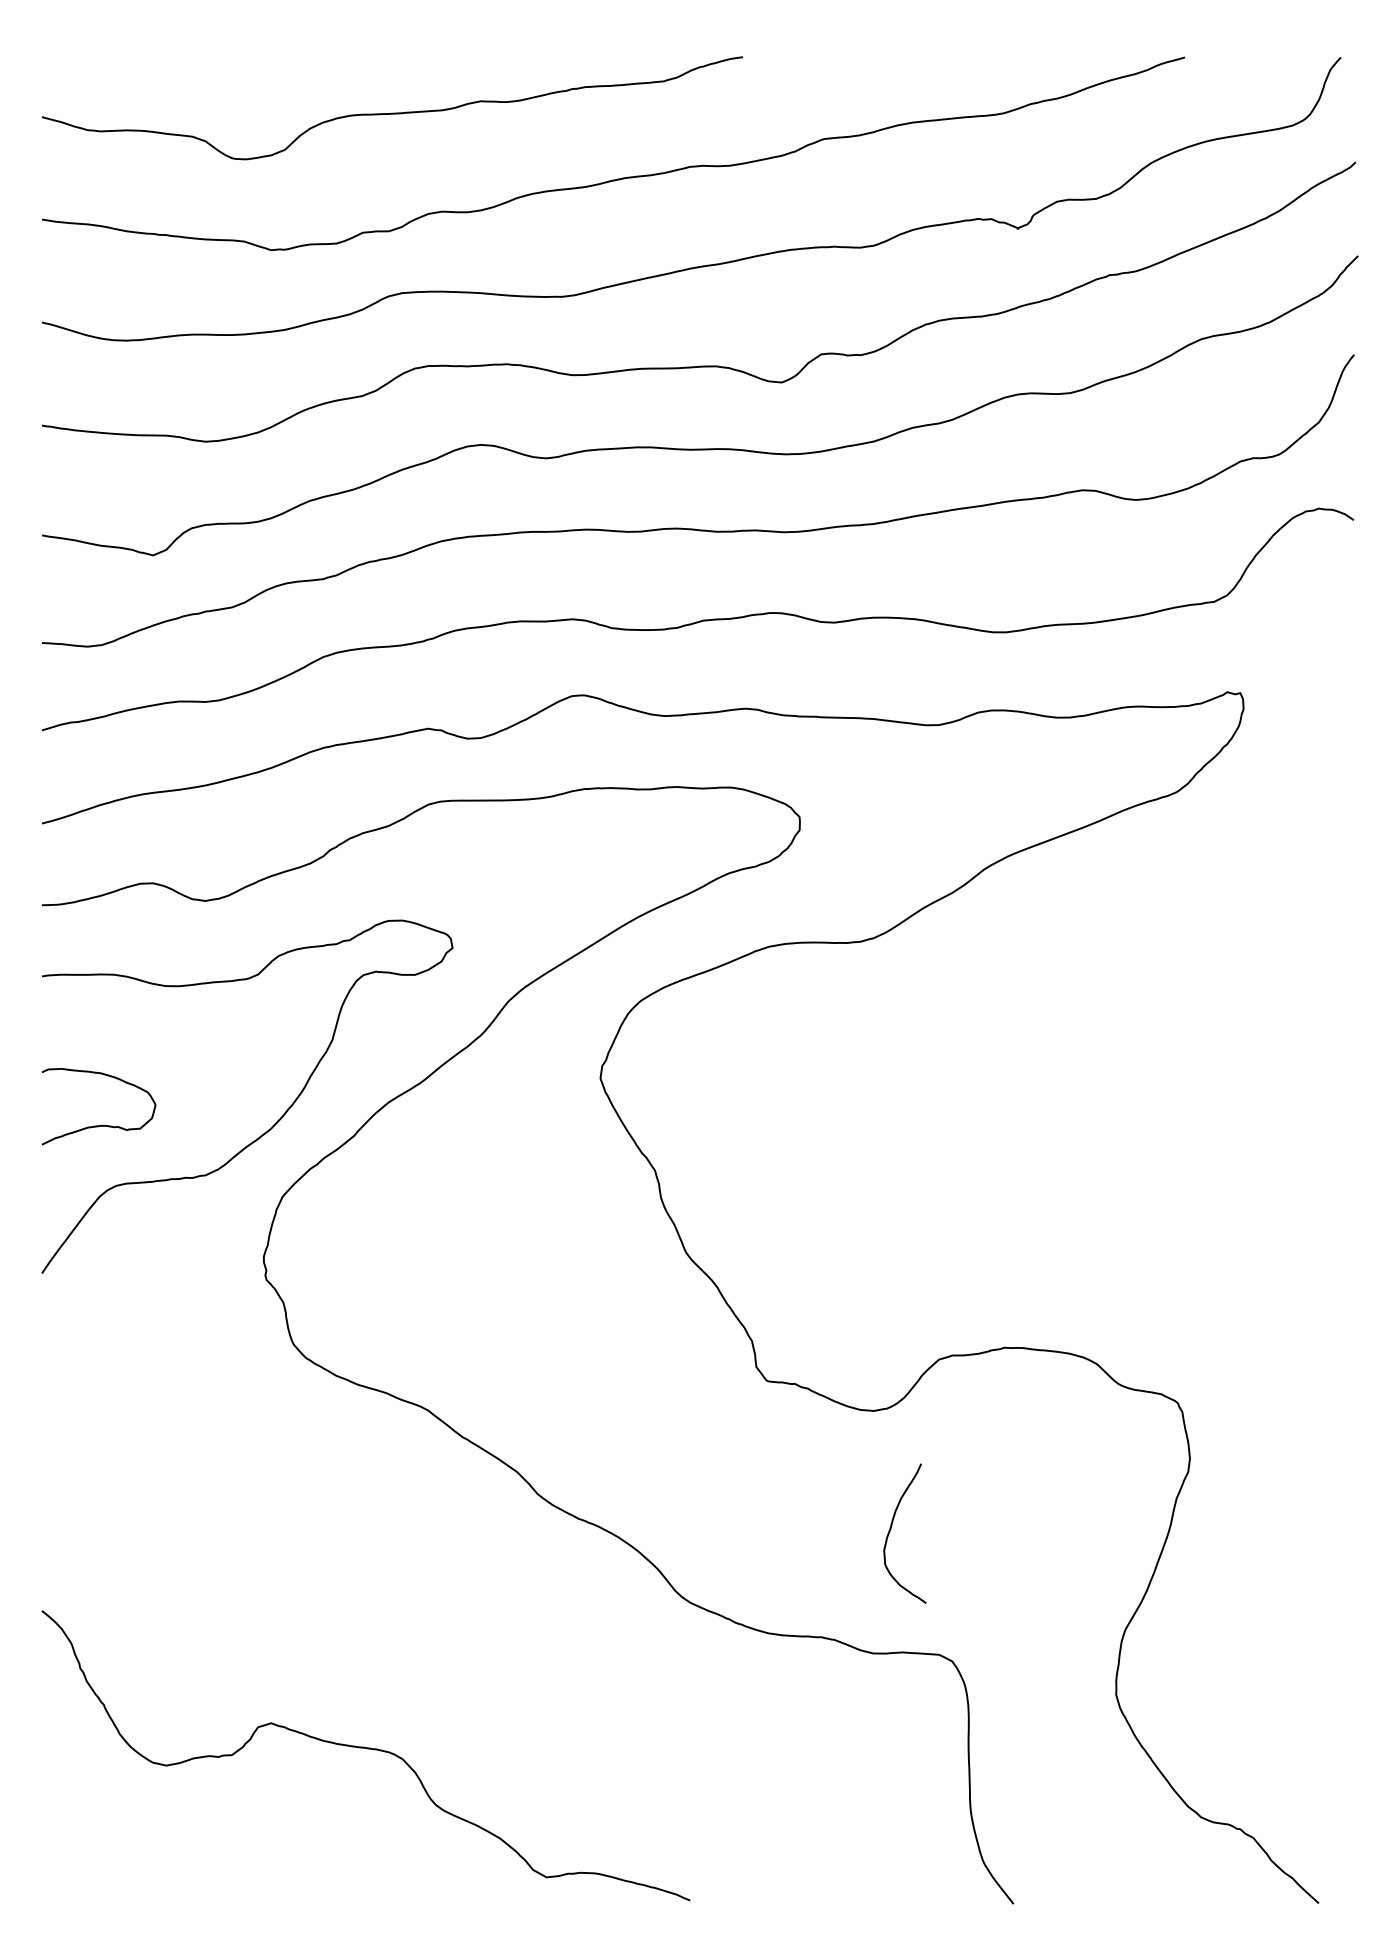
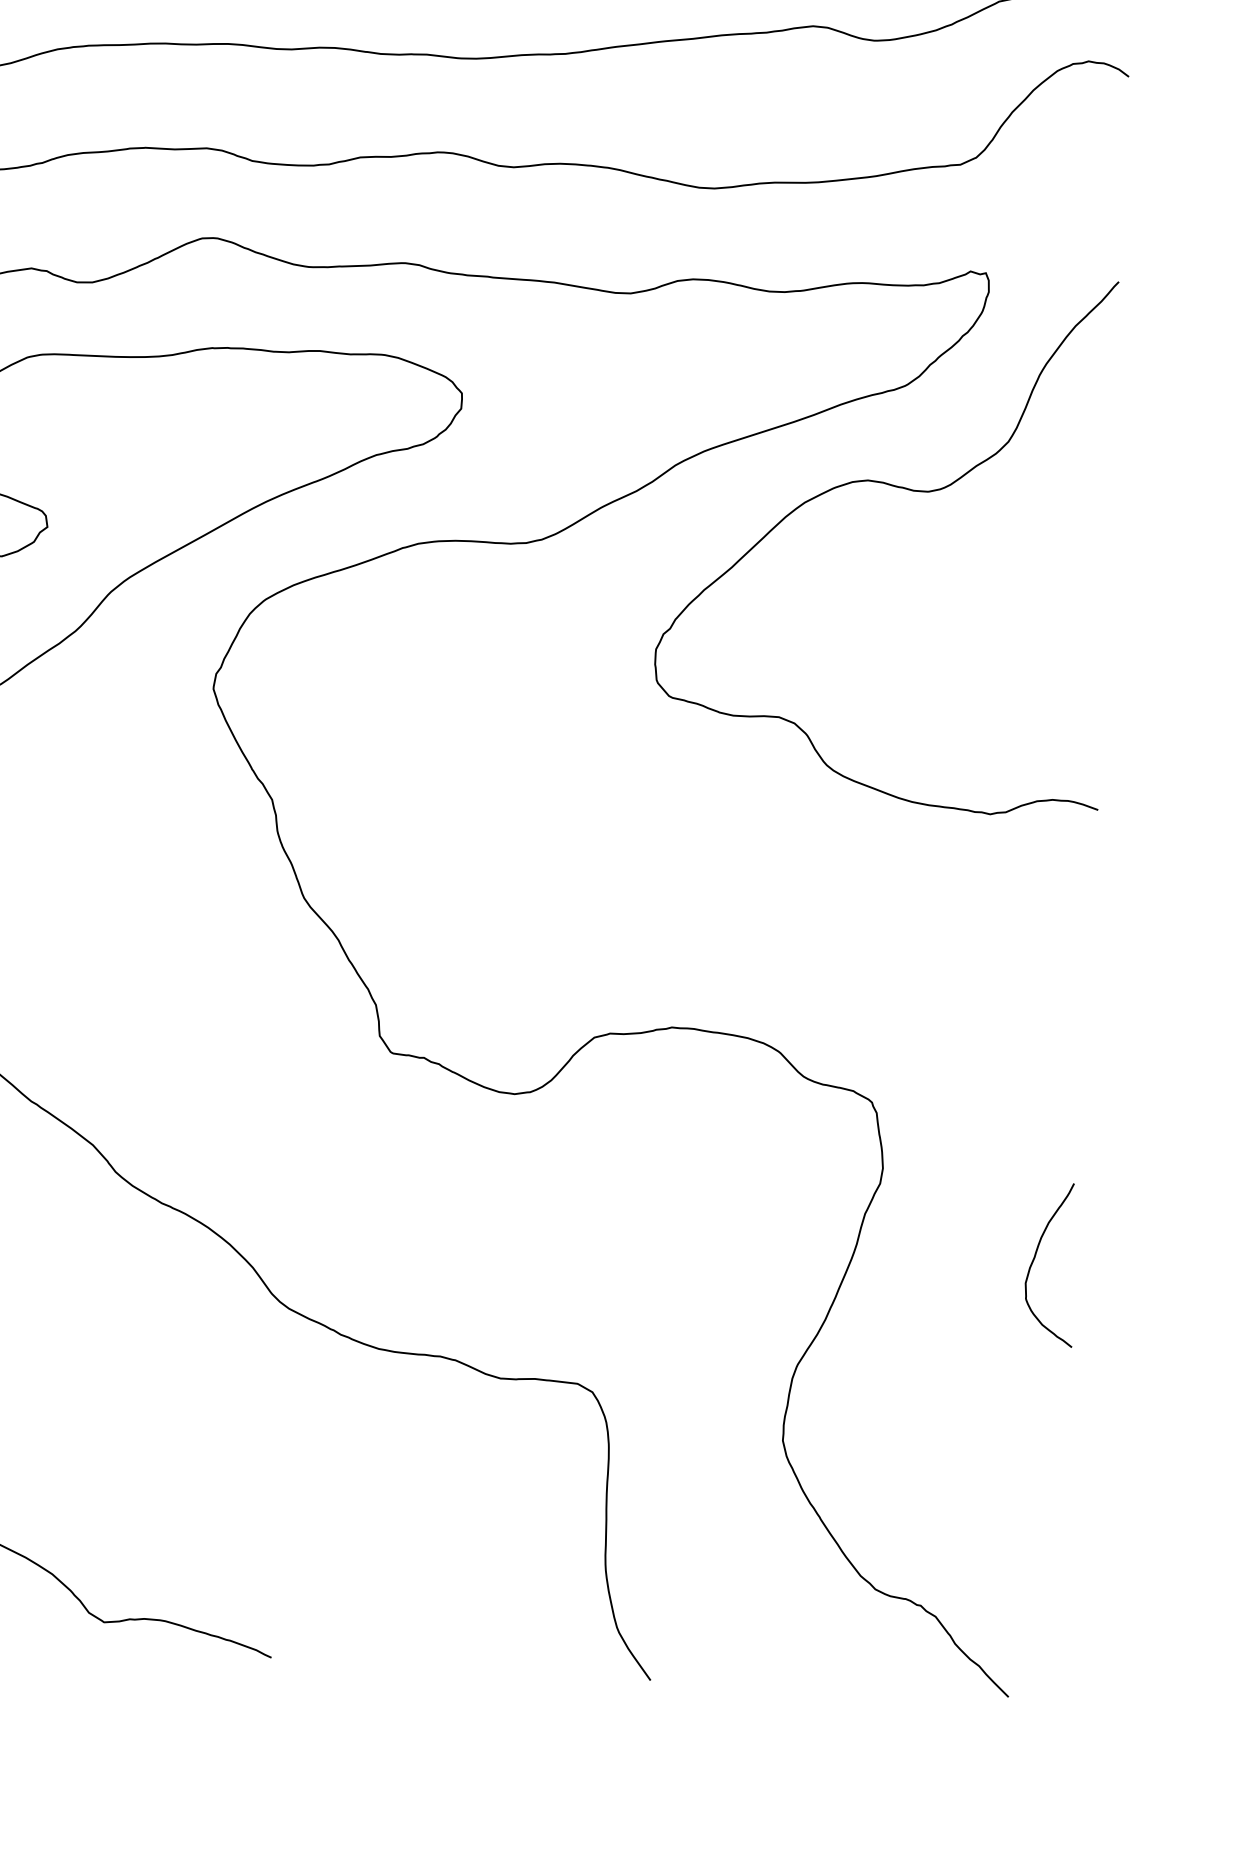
curve: (1172, 879) -> (895, 487), added
curve: (891, 1529) -> (1035, 1258), moved

